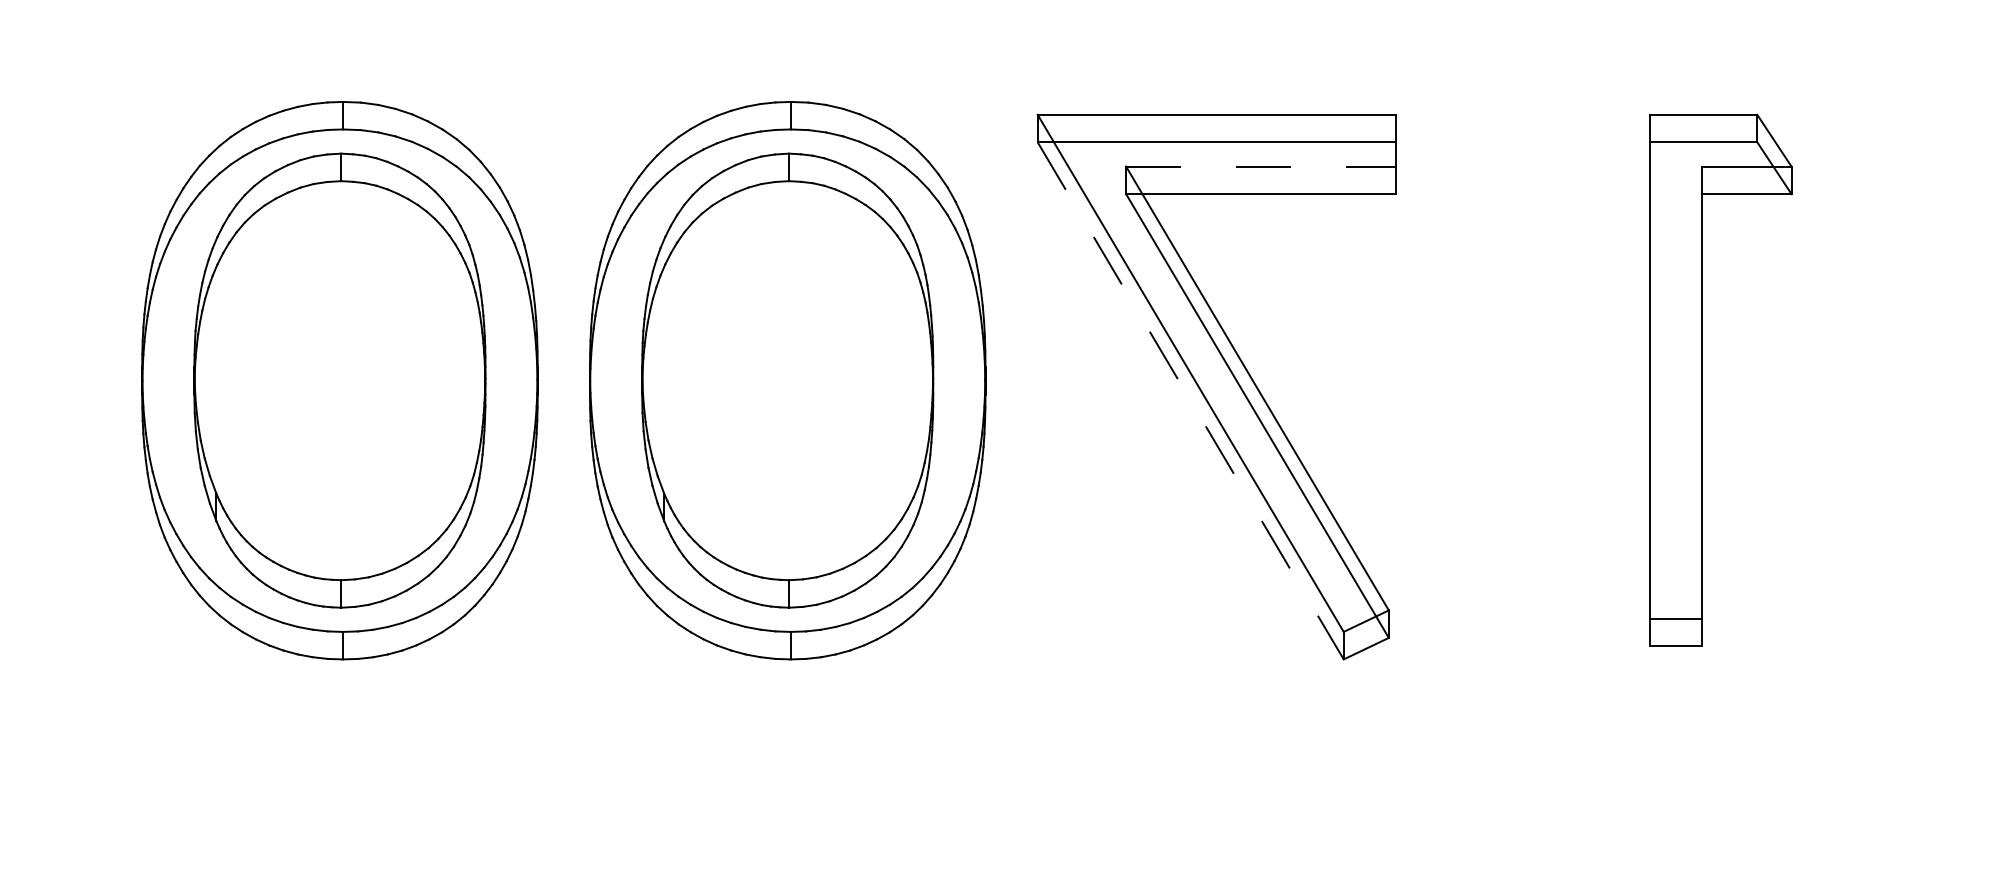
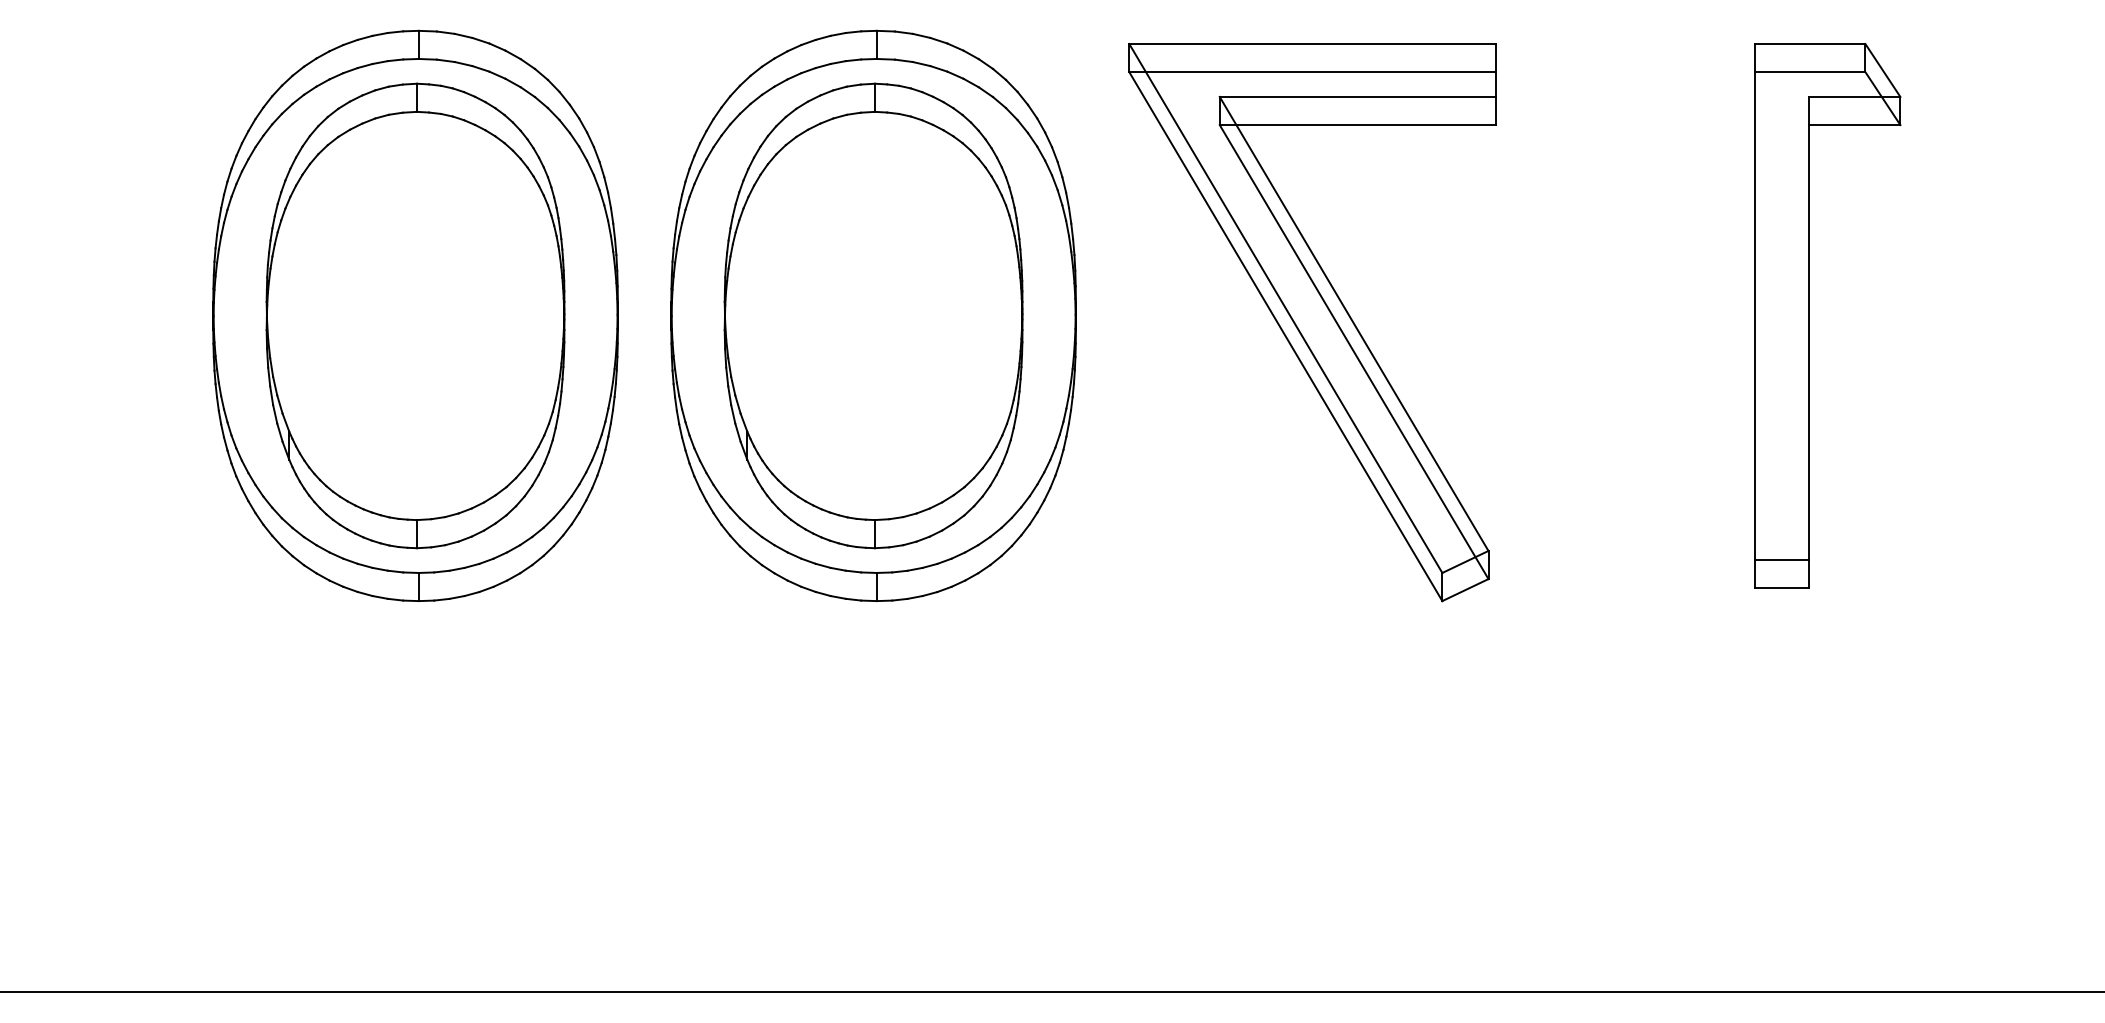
line: (1260, 166) -> (1357, 96), dashed -> solid
line: (1191, 401) -> (1286, 337), dashed -> solid

